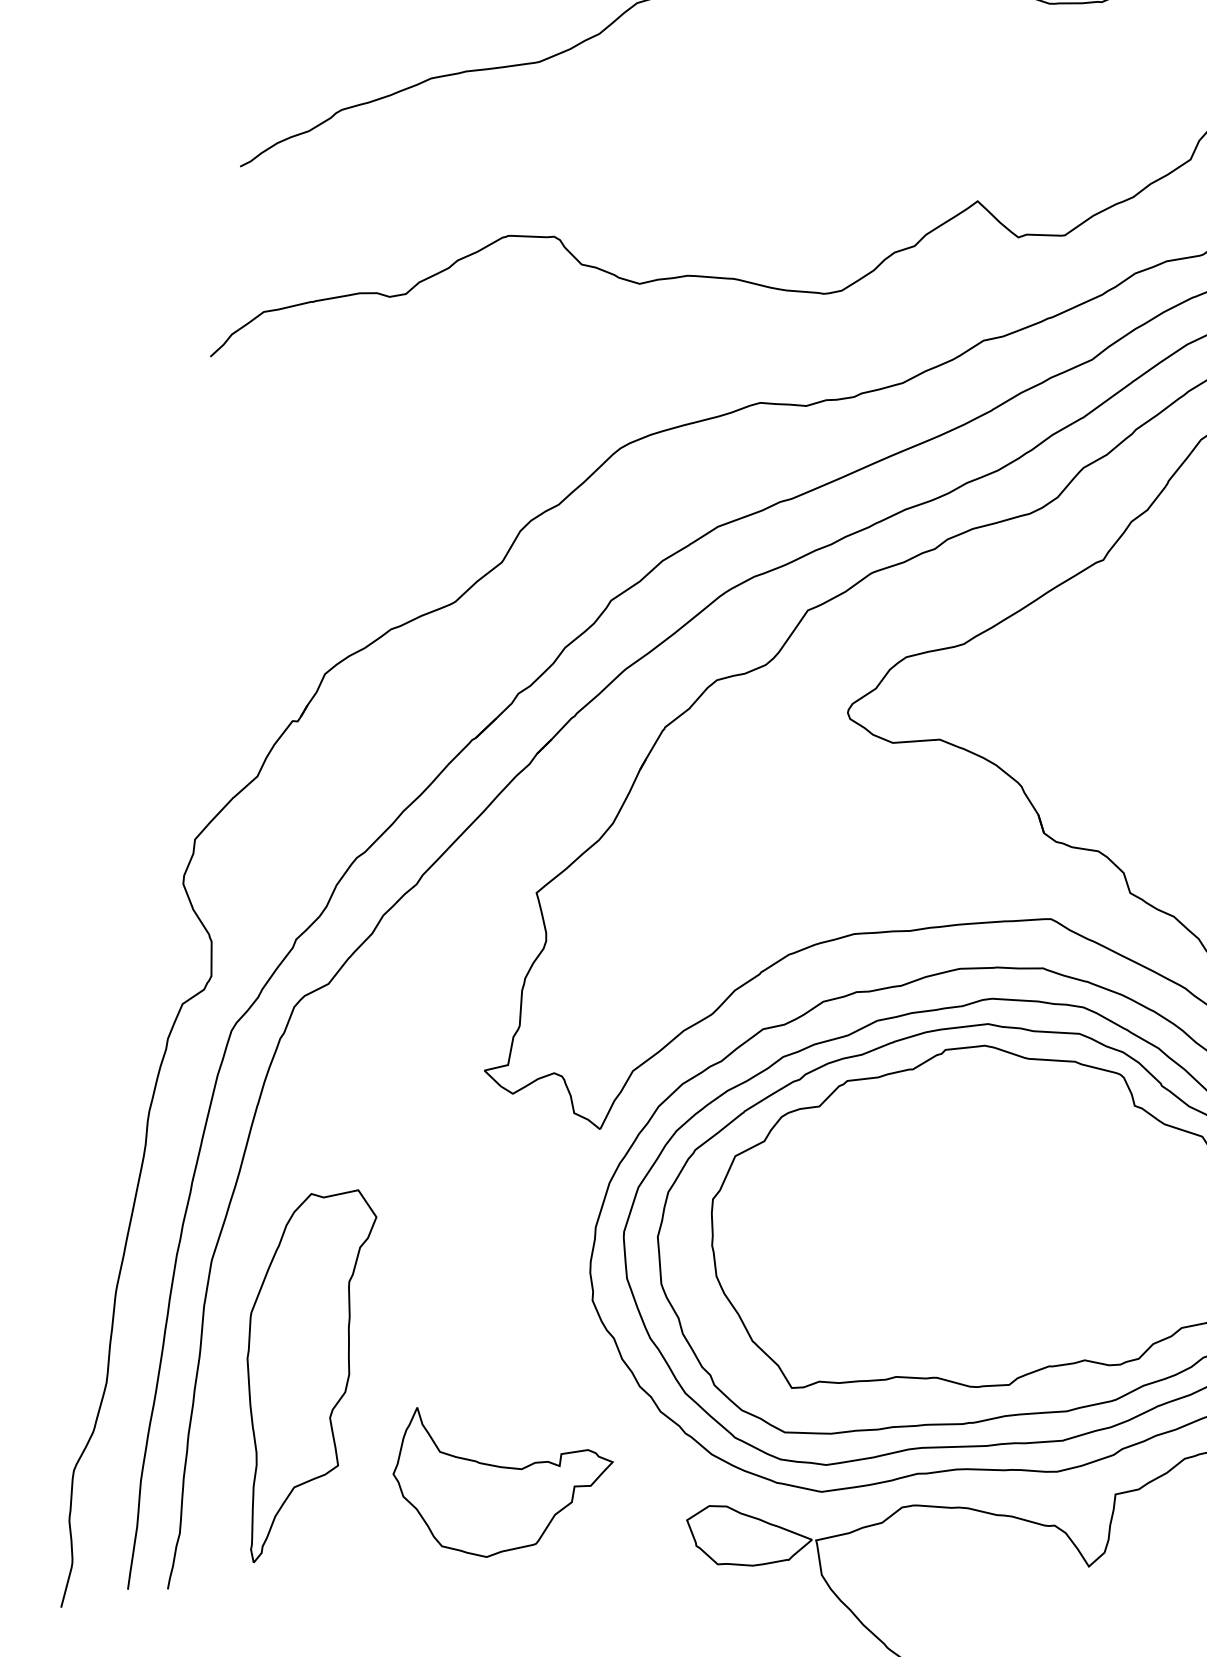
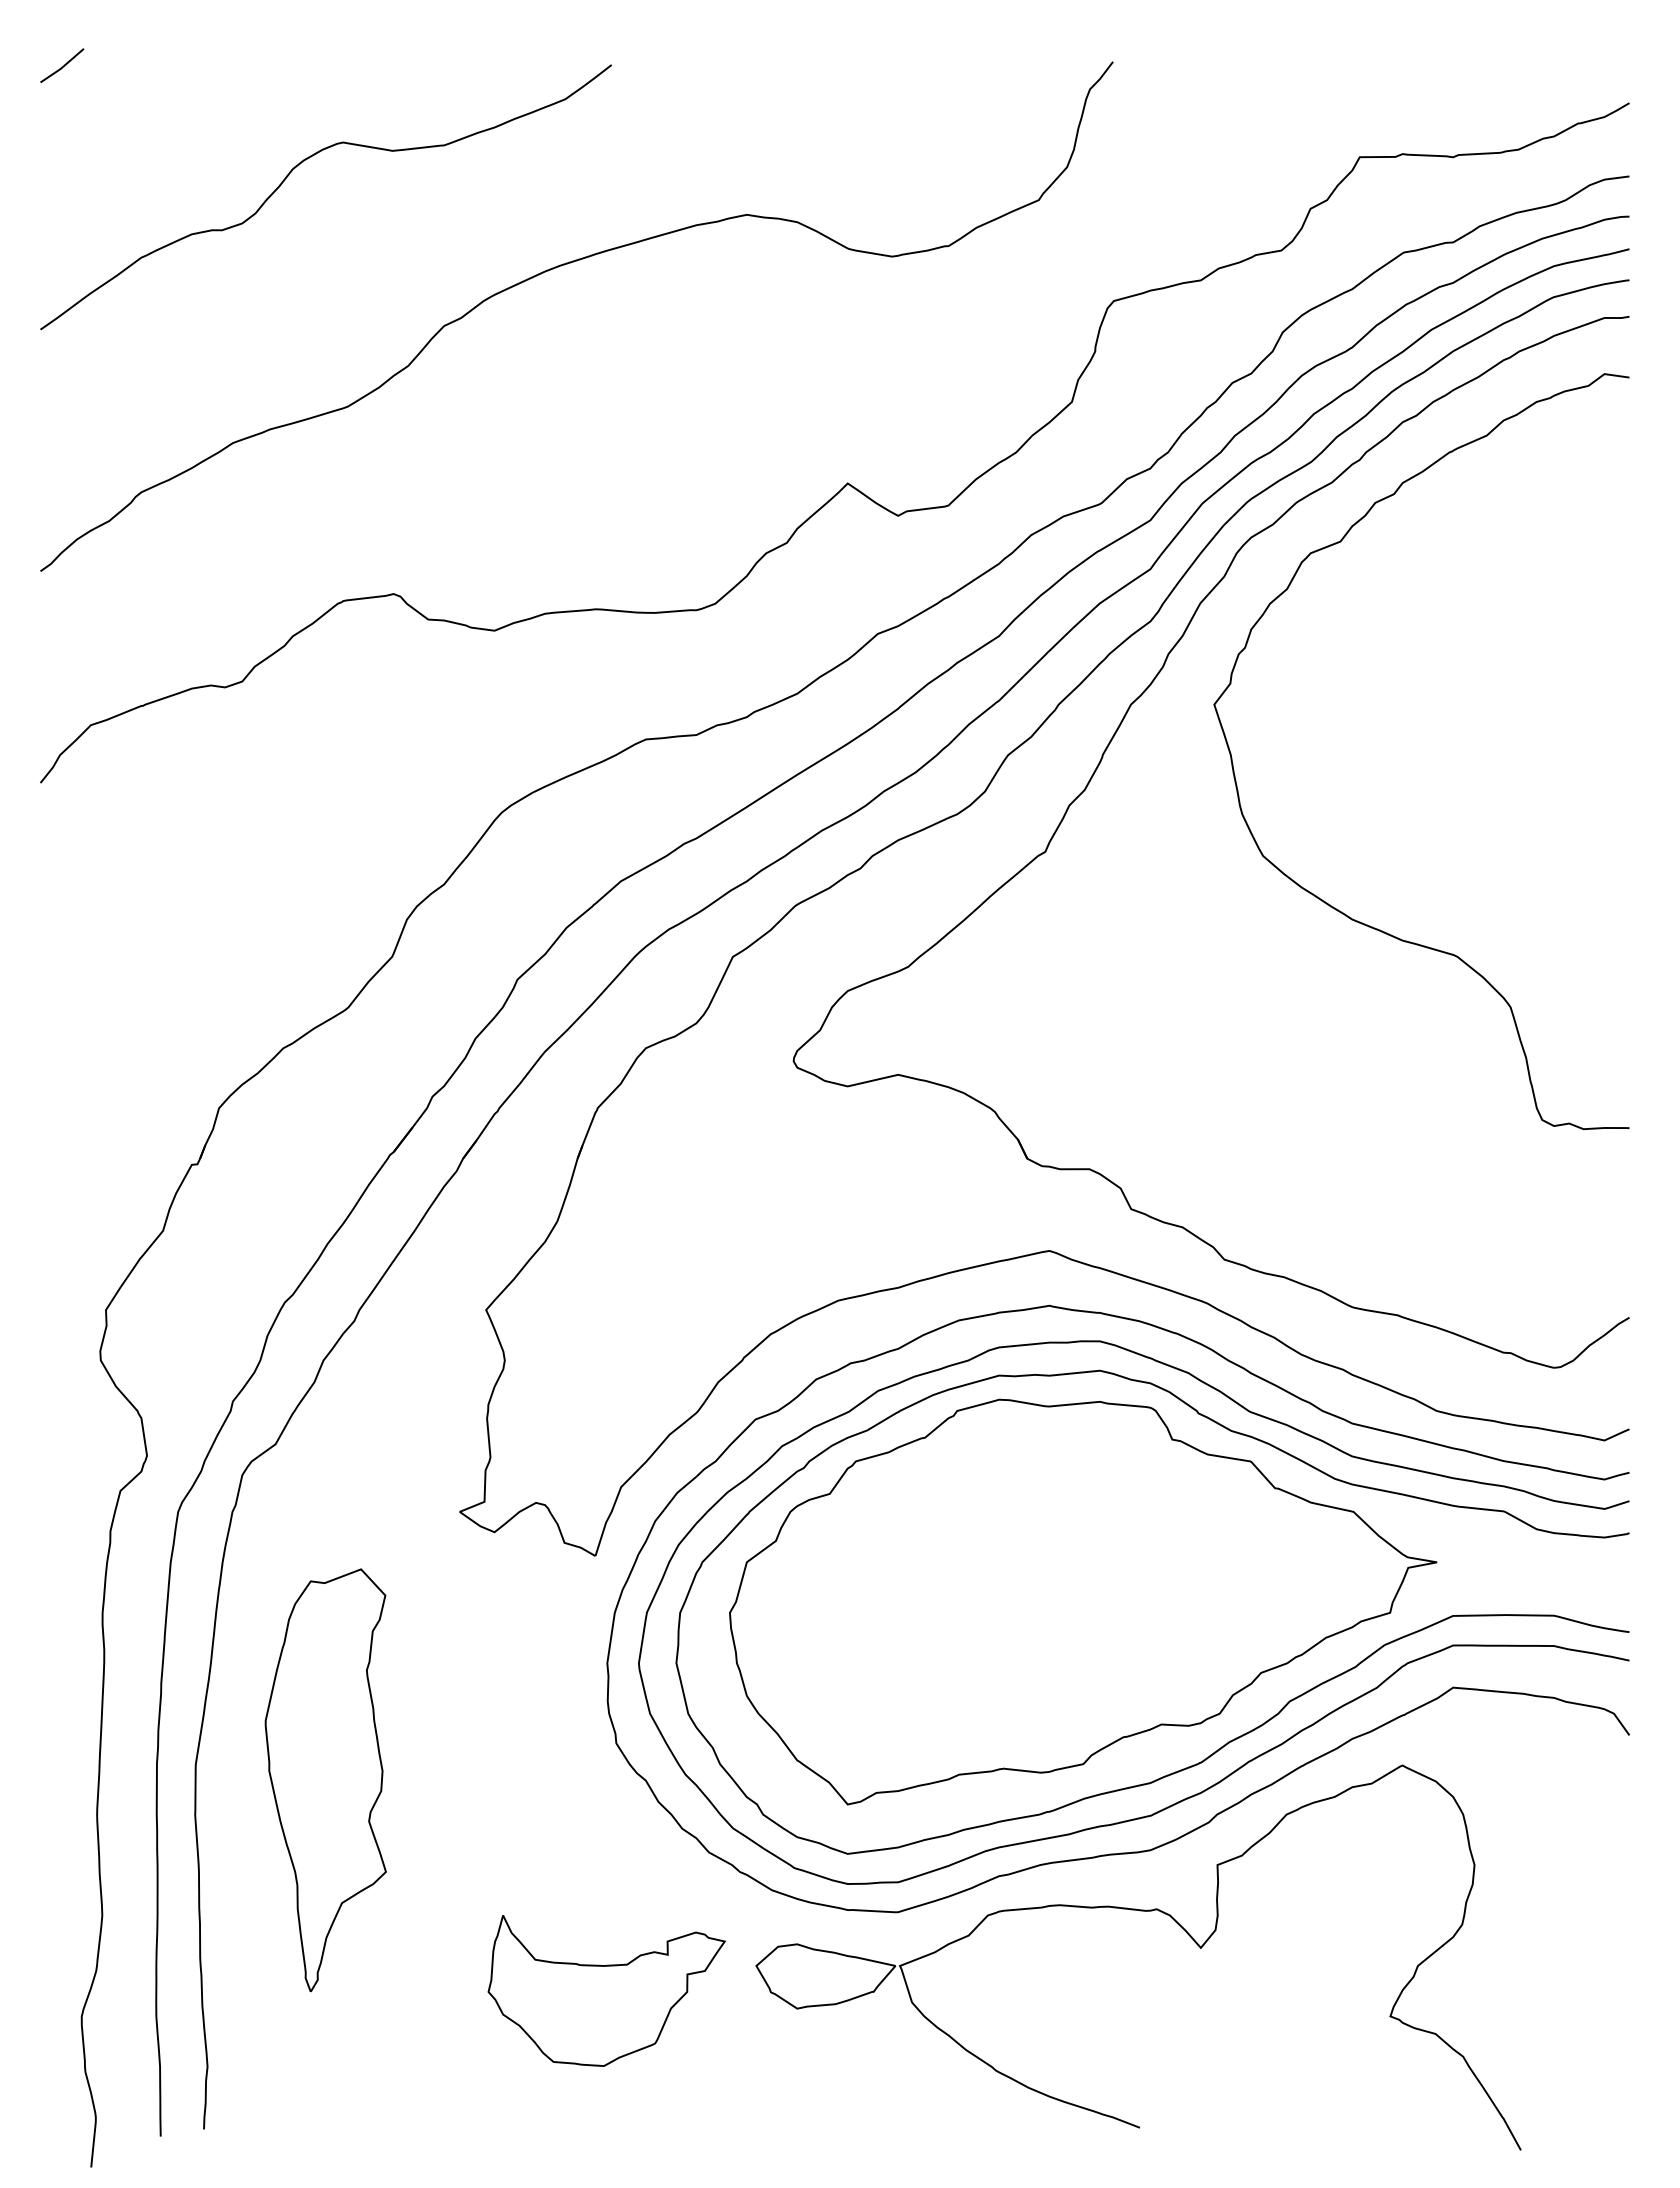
part: (296, 1374) -> (325, 1780), moved
part: (499, 1489) -> (606, 1990), moved

